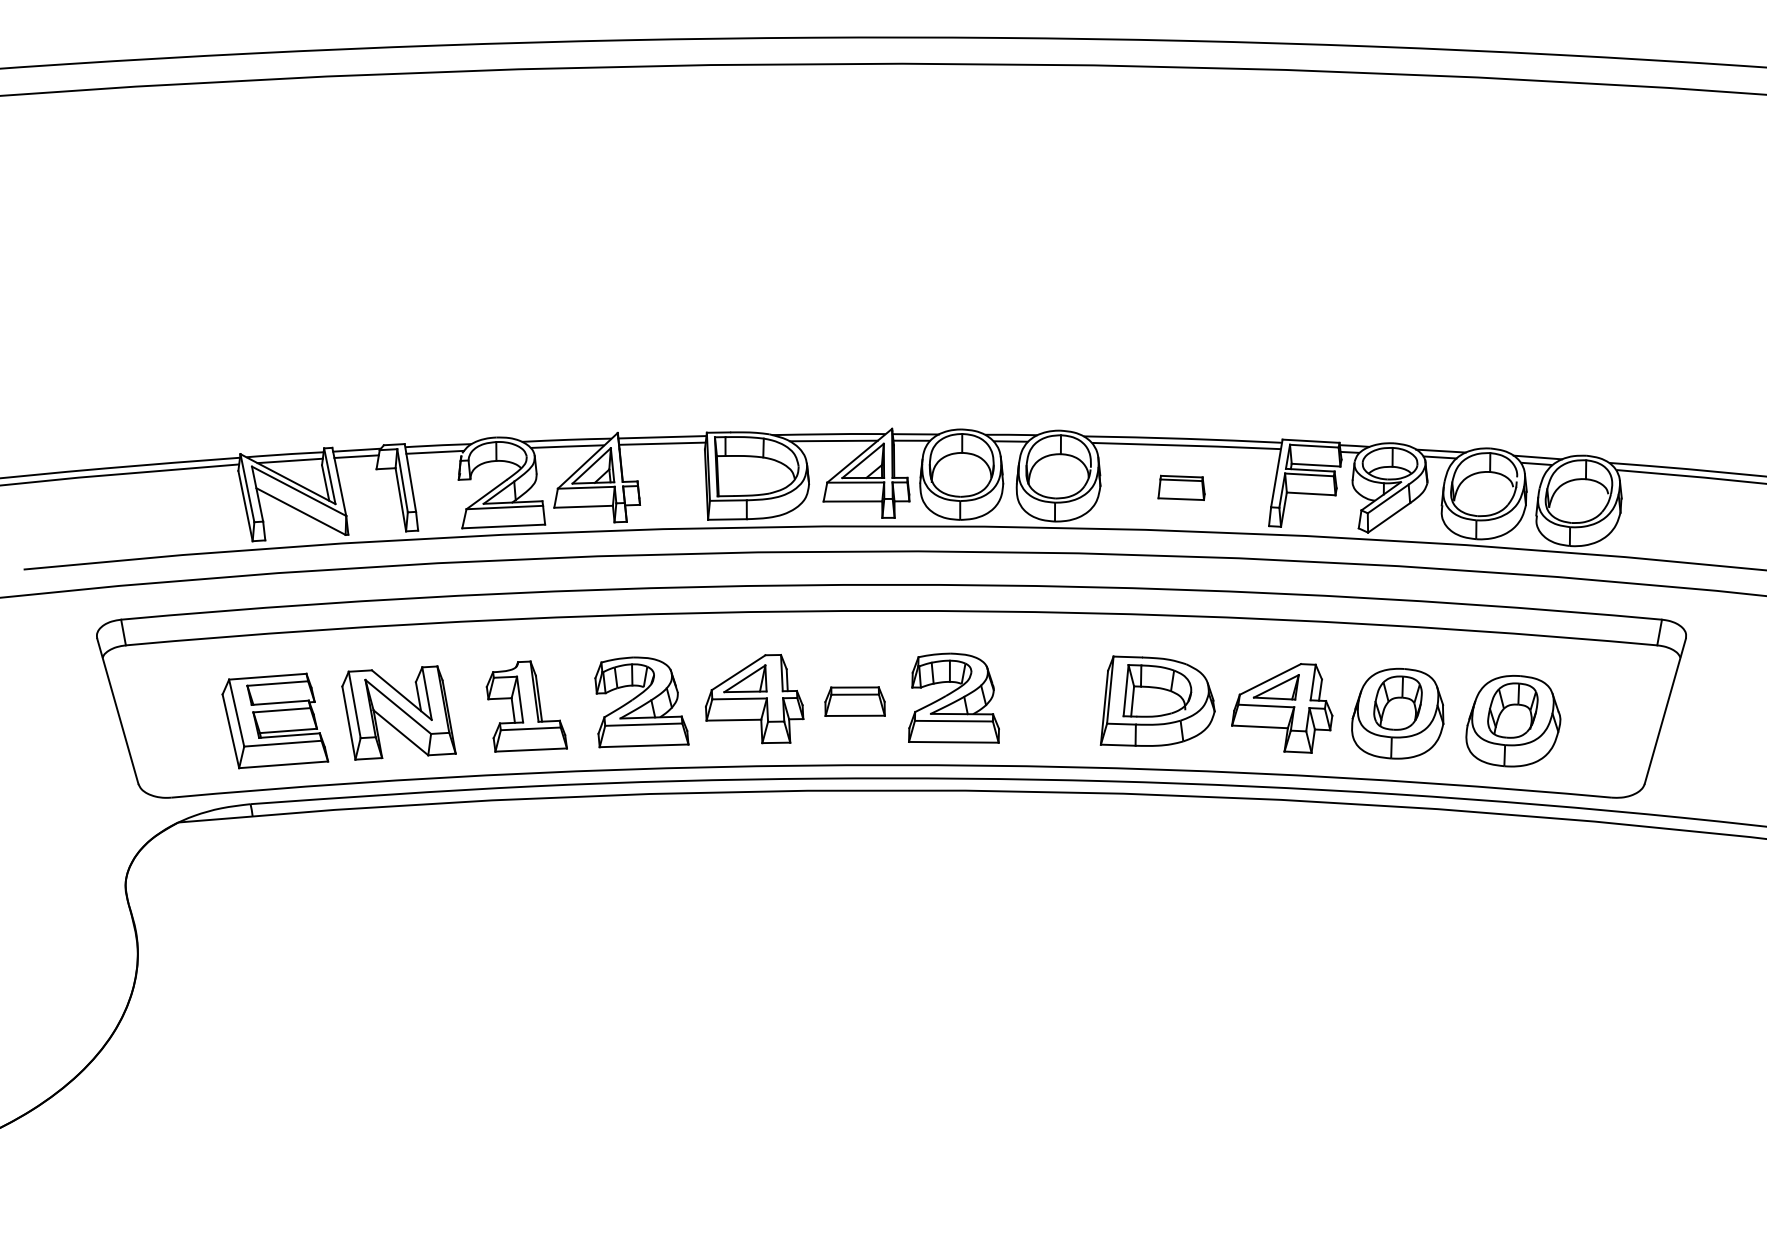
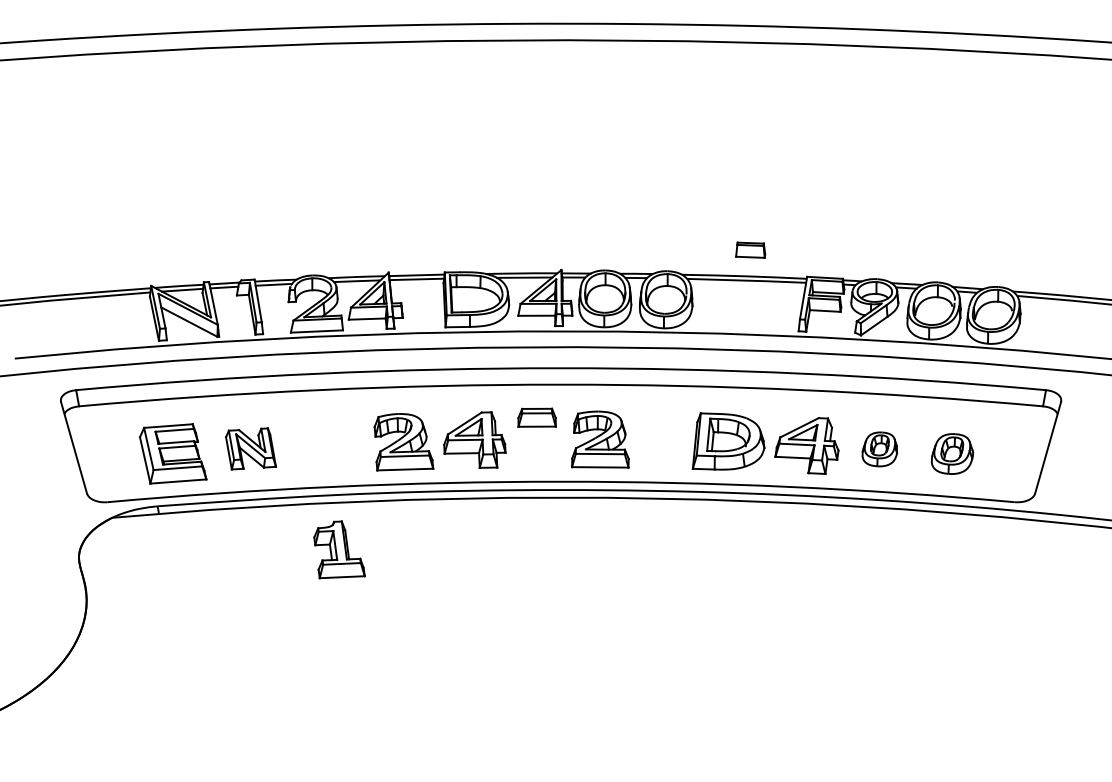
part: (1181, 486) -> (750, 249), moved
part: (854, 701) -> (536, 417), moved
part: (526, 705) -> (339, 549), moved
part: (398, 712) -> (250, 448), size x0.7
part: (1397, 713) -> (879, 449), size x0.6
part: (1513, 720) -> (952, 453), size x0.7

